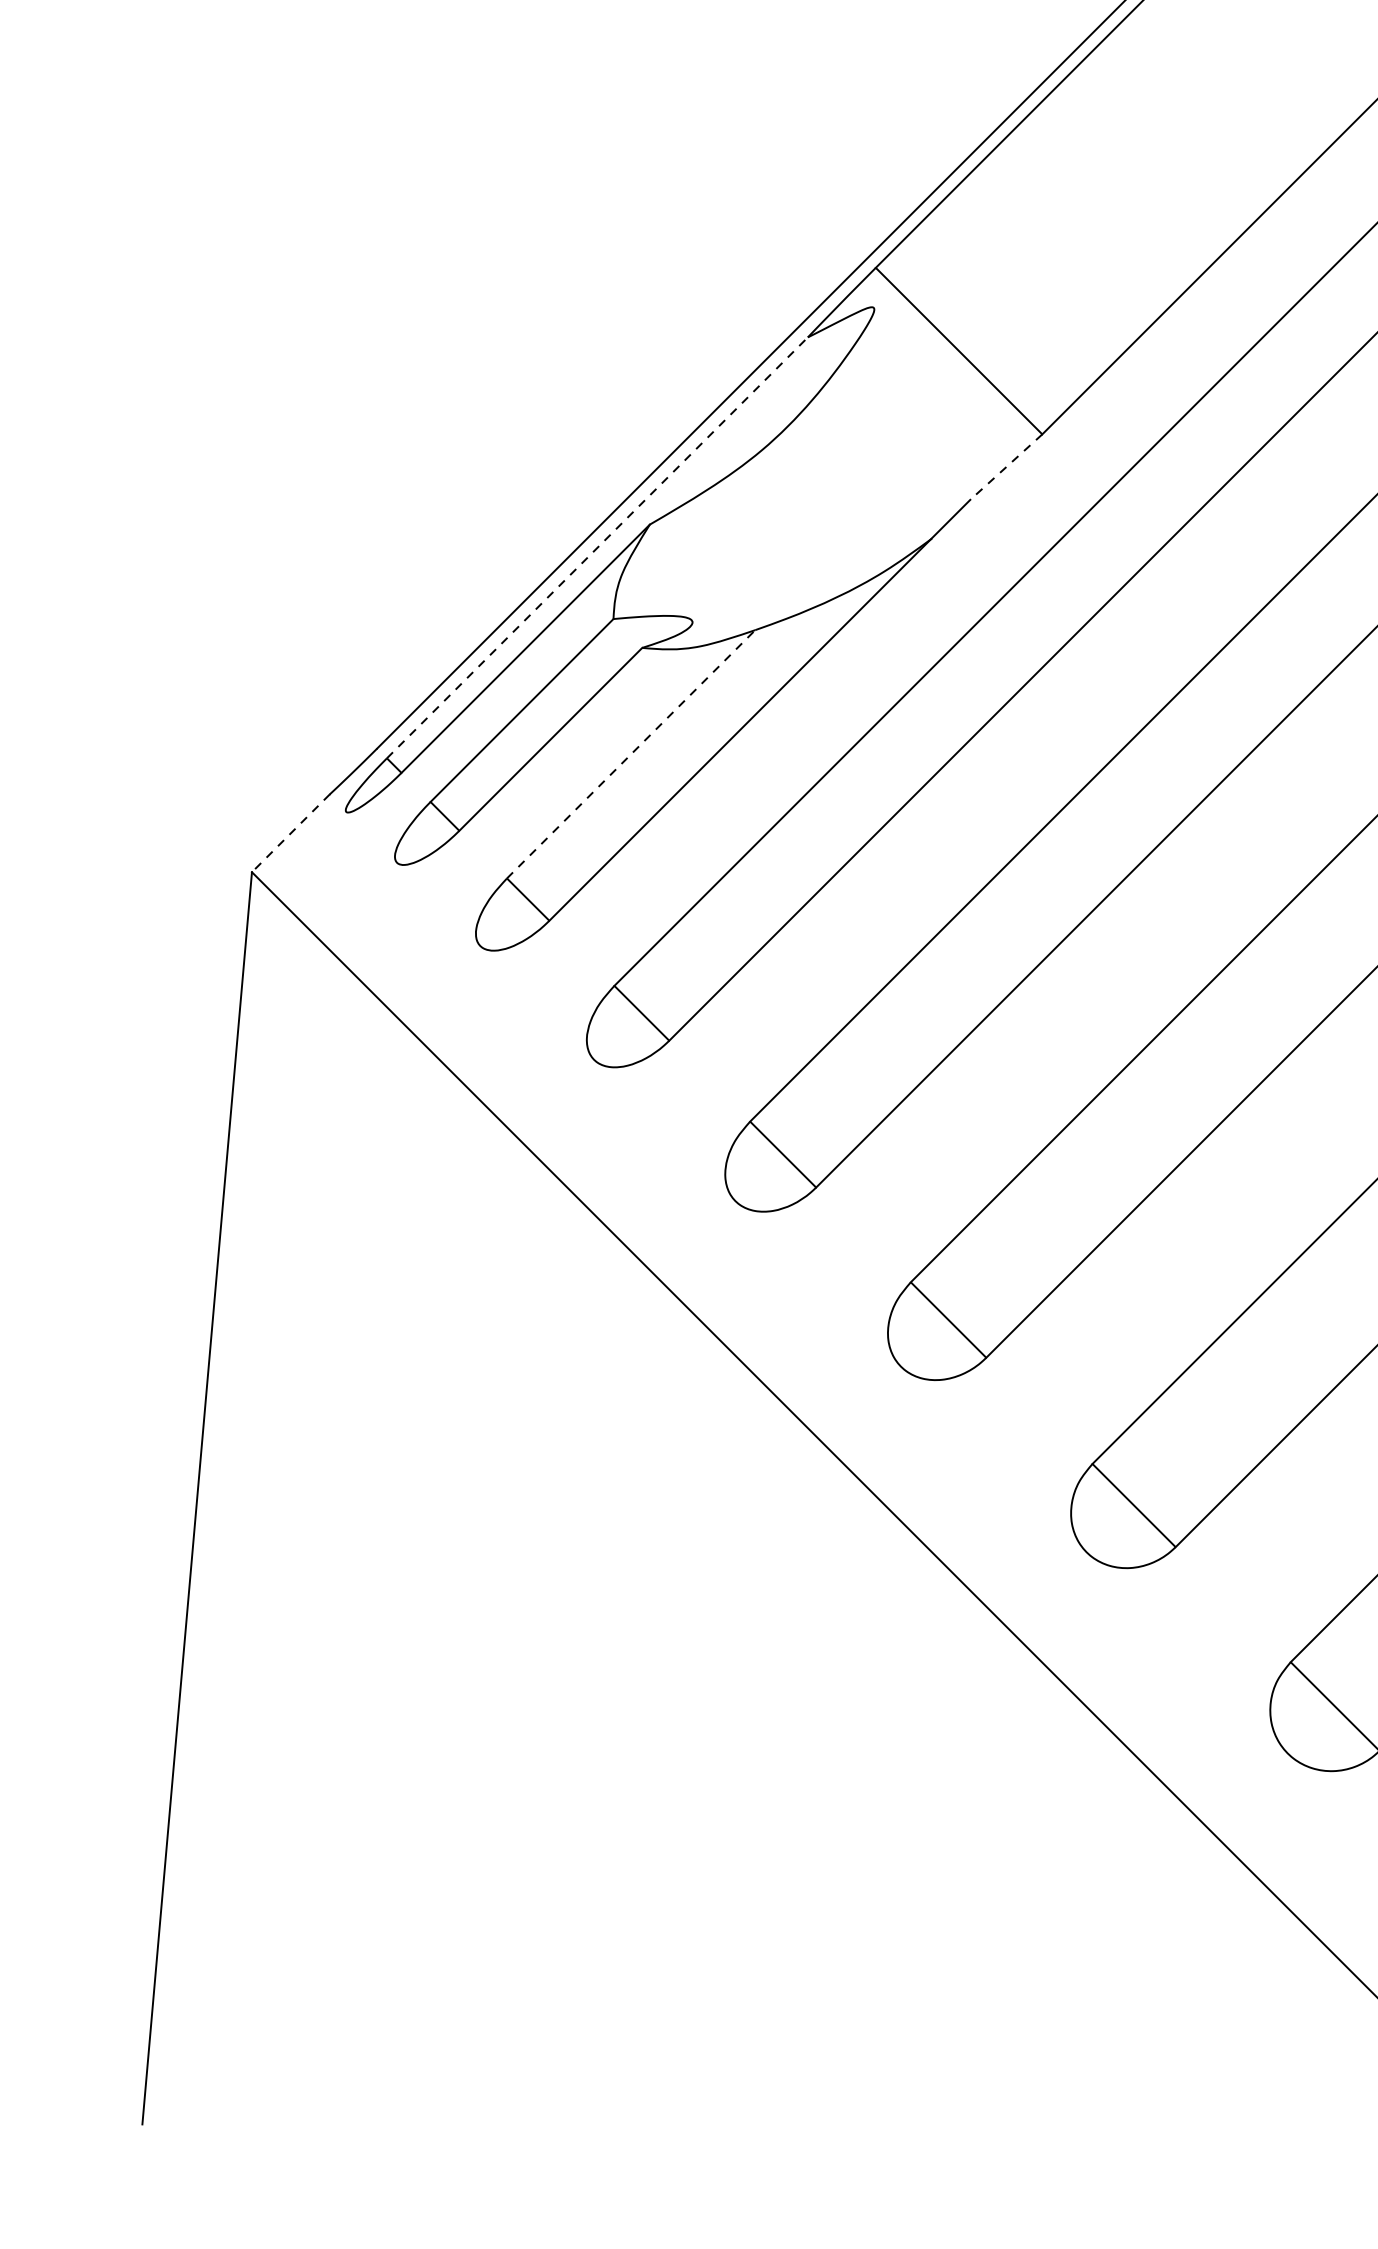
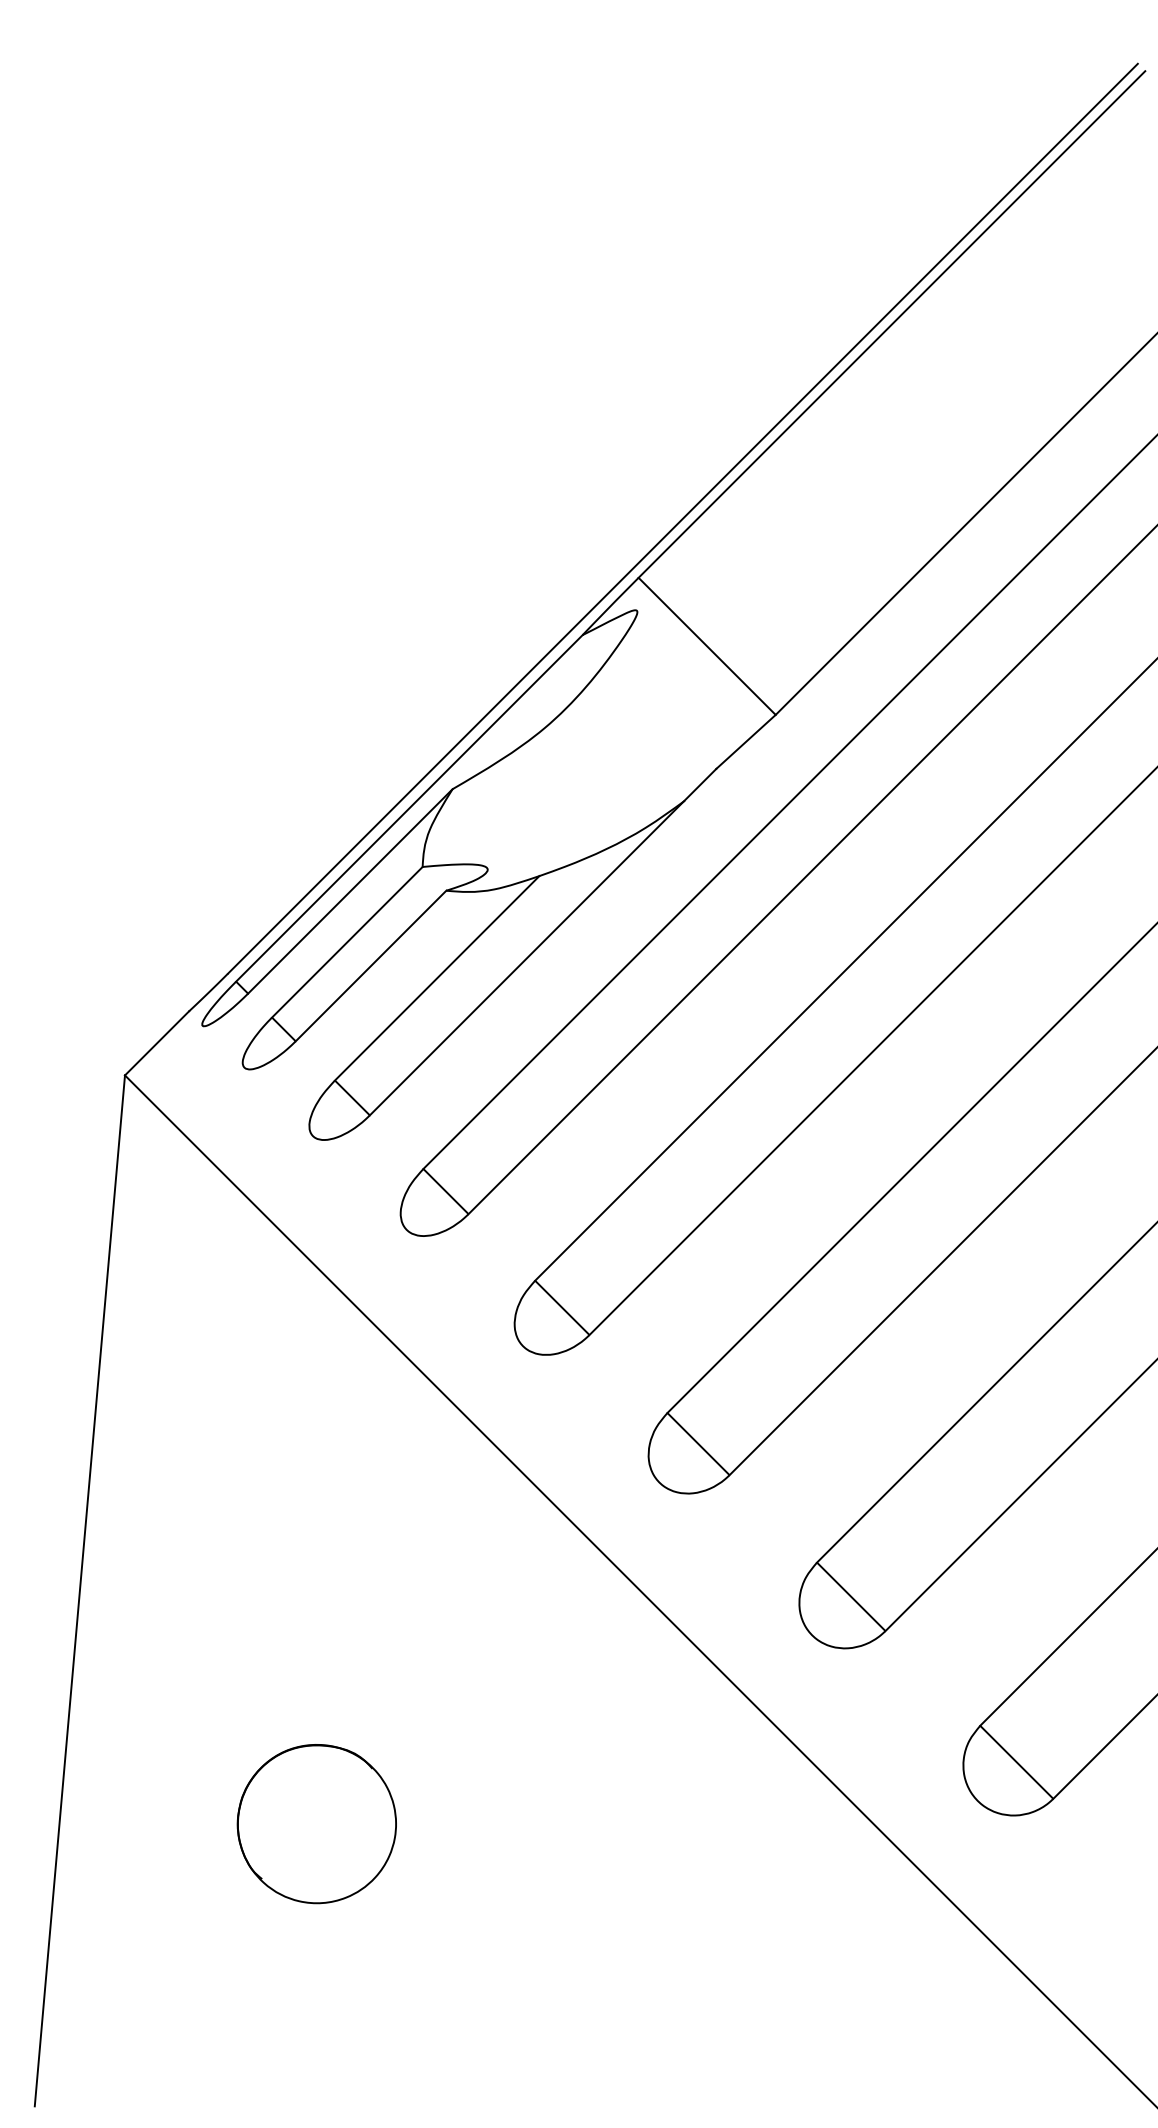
line: (1005, 467) -> (745, 742), dashed -> solid
line: (597, 548) -> (409, 808), dashed -> solid
line: (631, 754) -> (437, 978), dashed -> solid
line: (290, 833) -> (156, 1043), dashed -> solid
part: (484, 1782) -> (316, 1824), added

